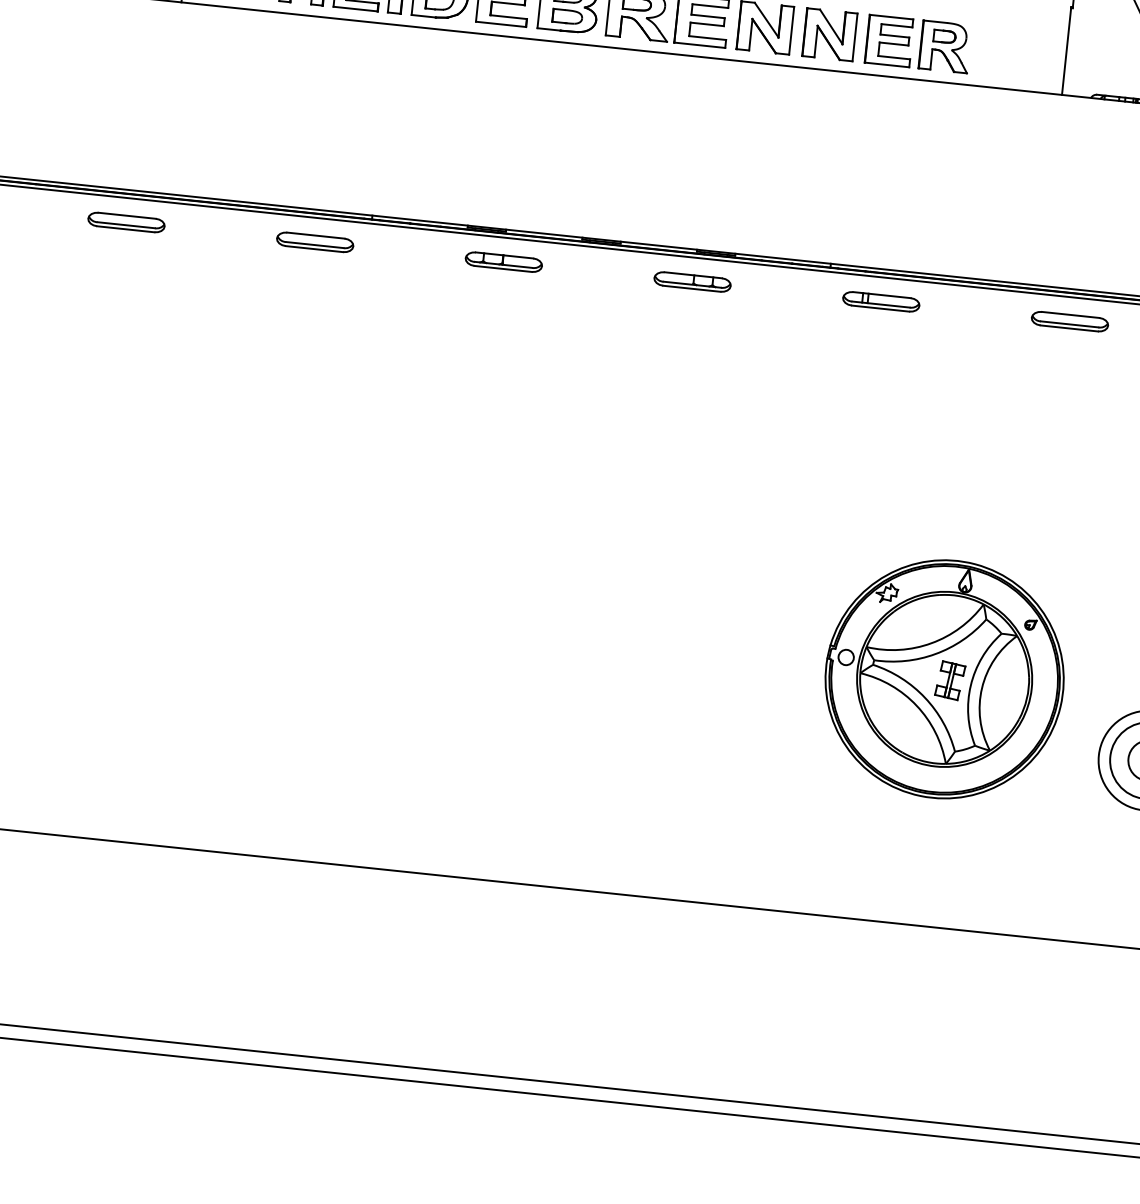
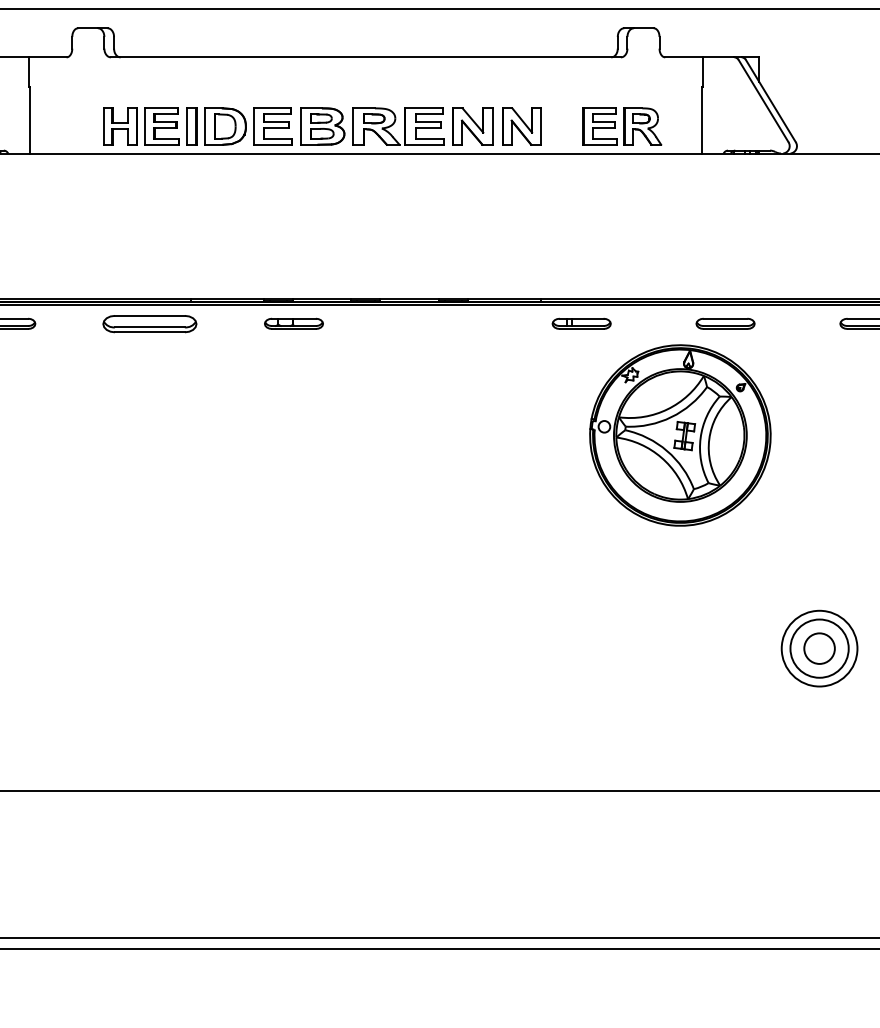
part: (918, 44) -> (622, 126), moved
part: (315, 241) -> (150, 323), size x1.6
part: (692, 281) -> (437, 323), removed
part: (944, 679) -> (680, 435), moved

